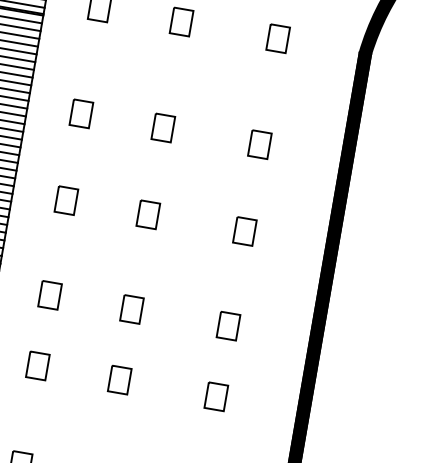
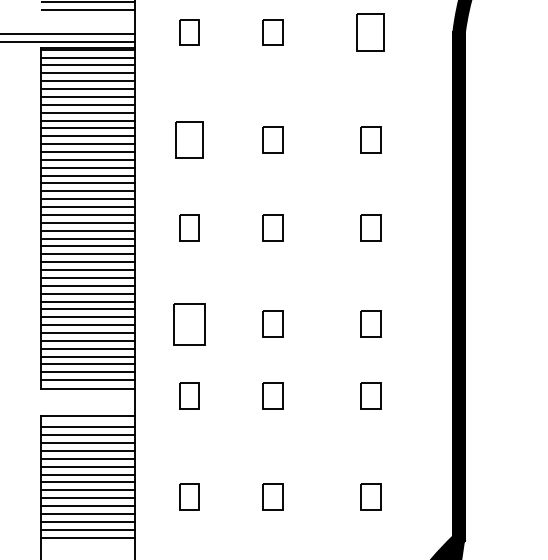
part: (277, 38) -> (370, 32), size x1.4
part: (81, 113) -> (189, 139), size x1.4
part: (50, 294) -> (189, 323), size x1.6

